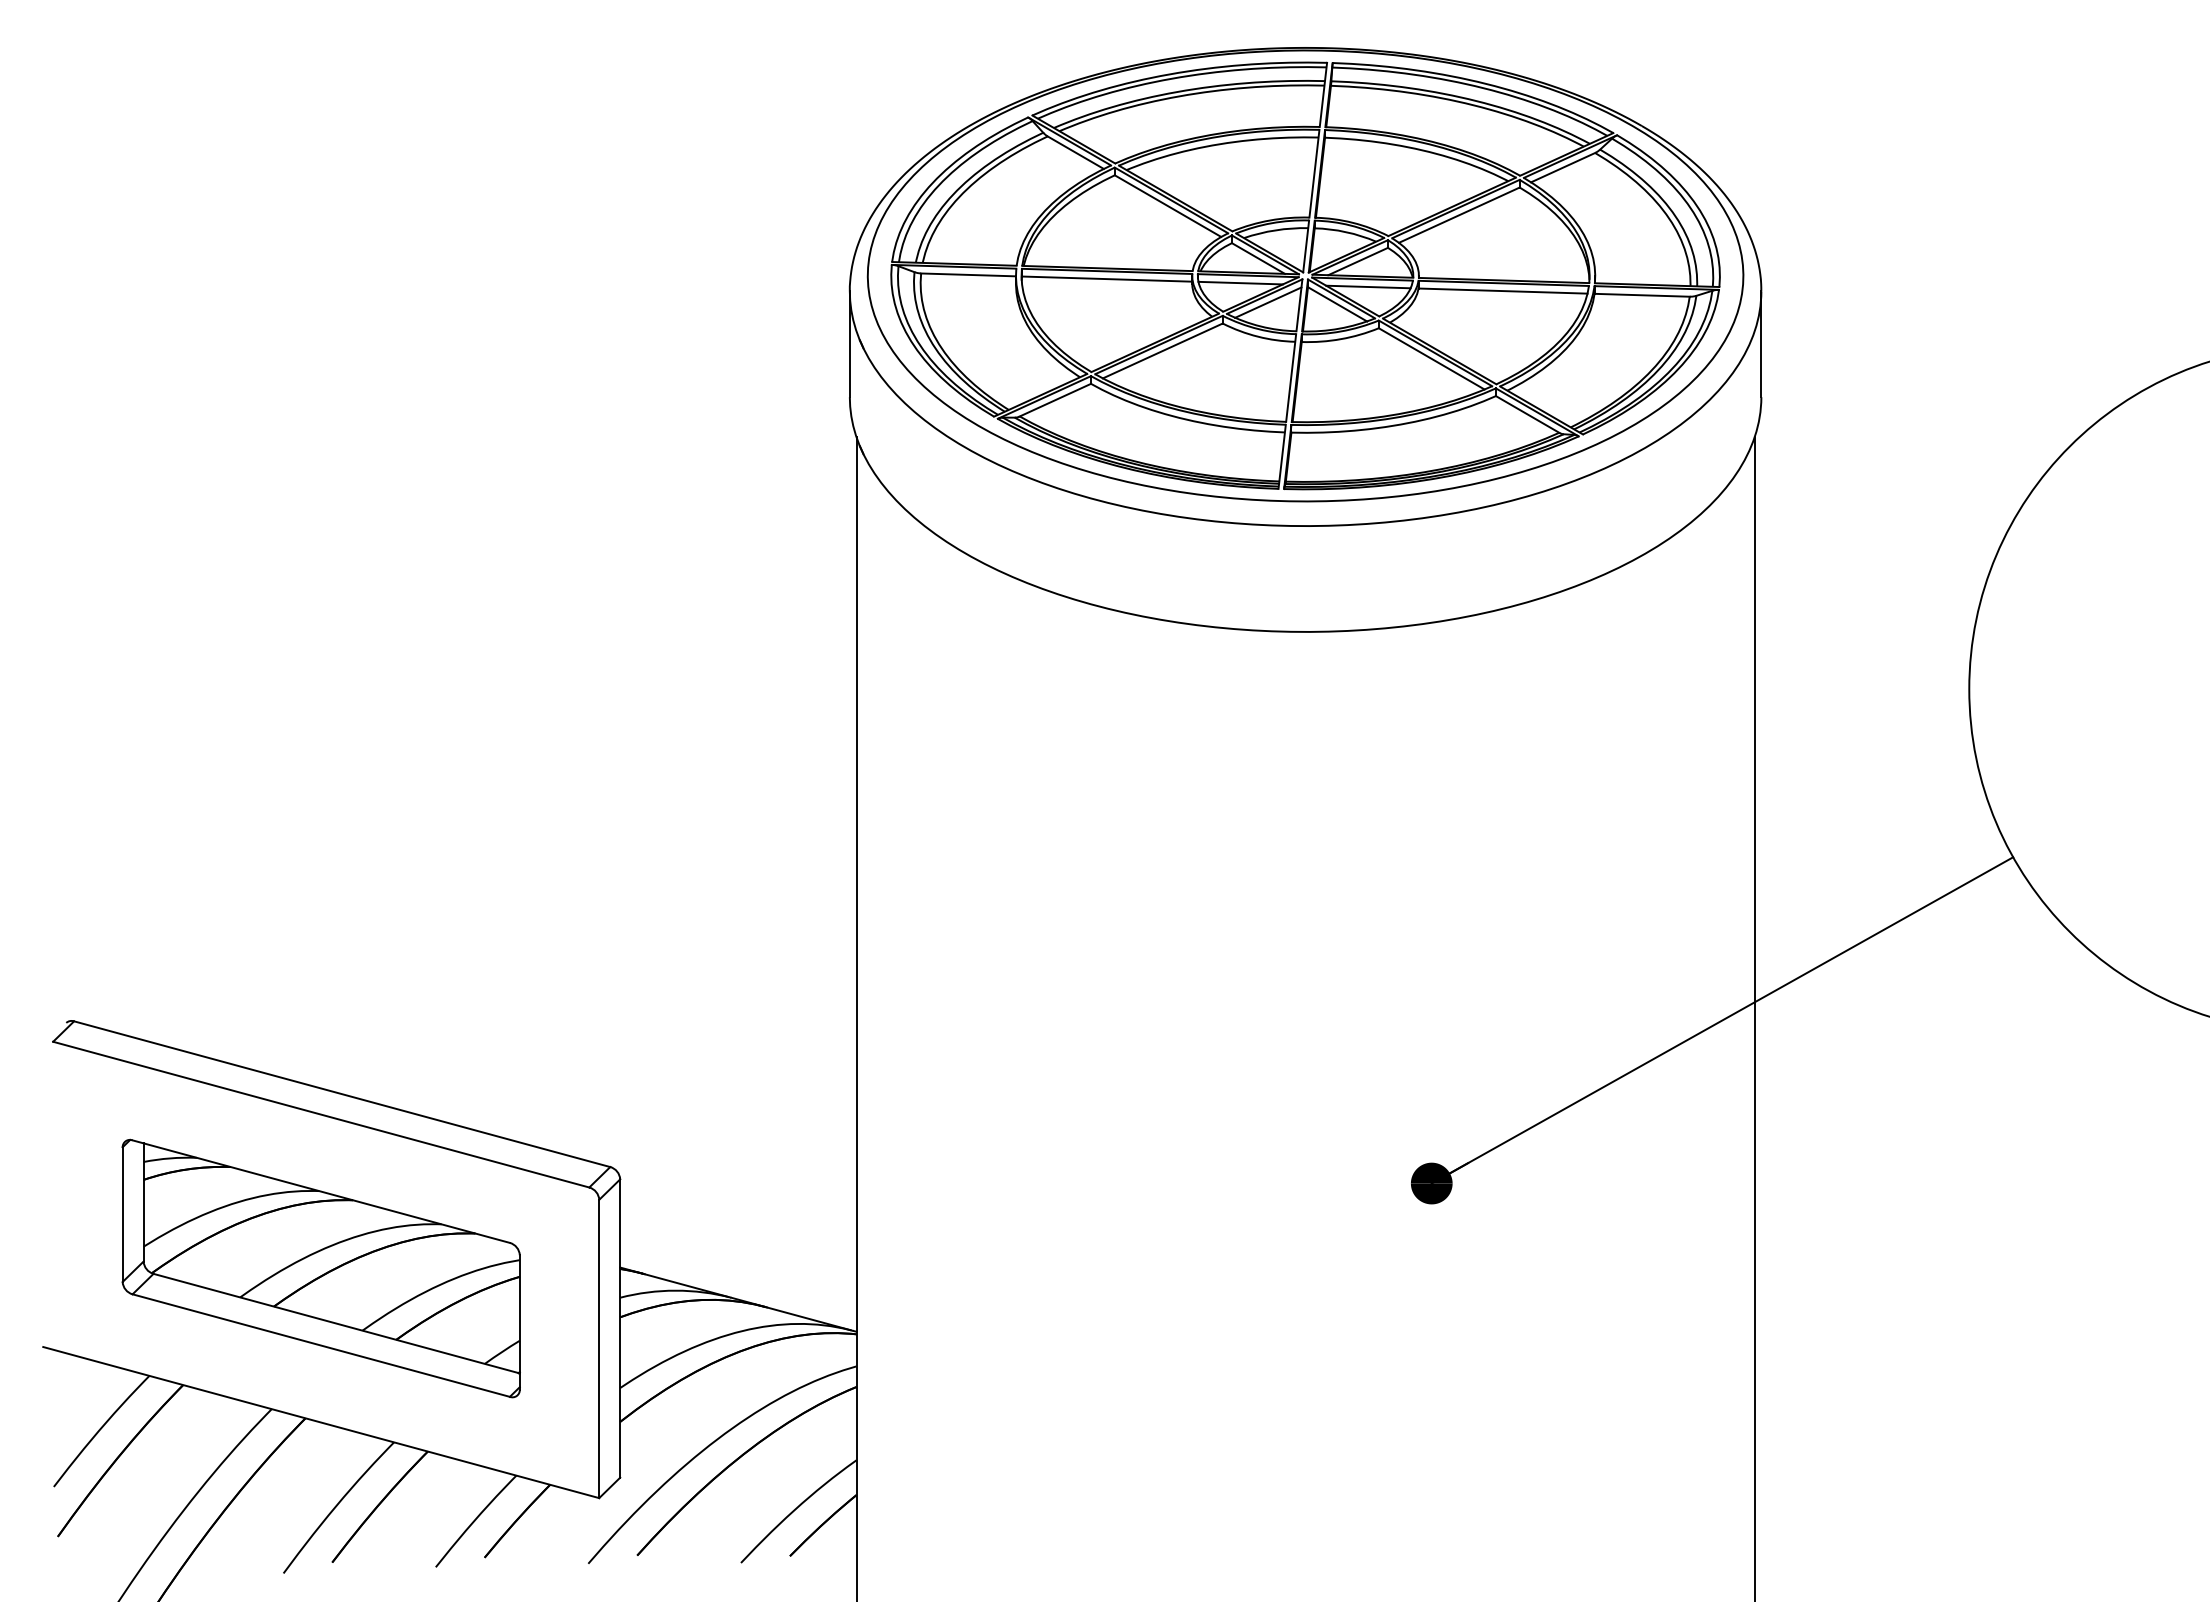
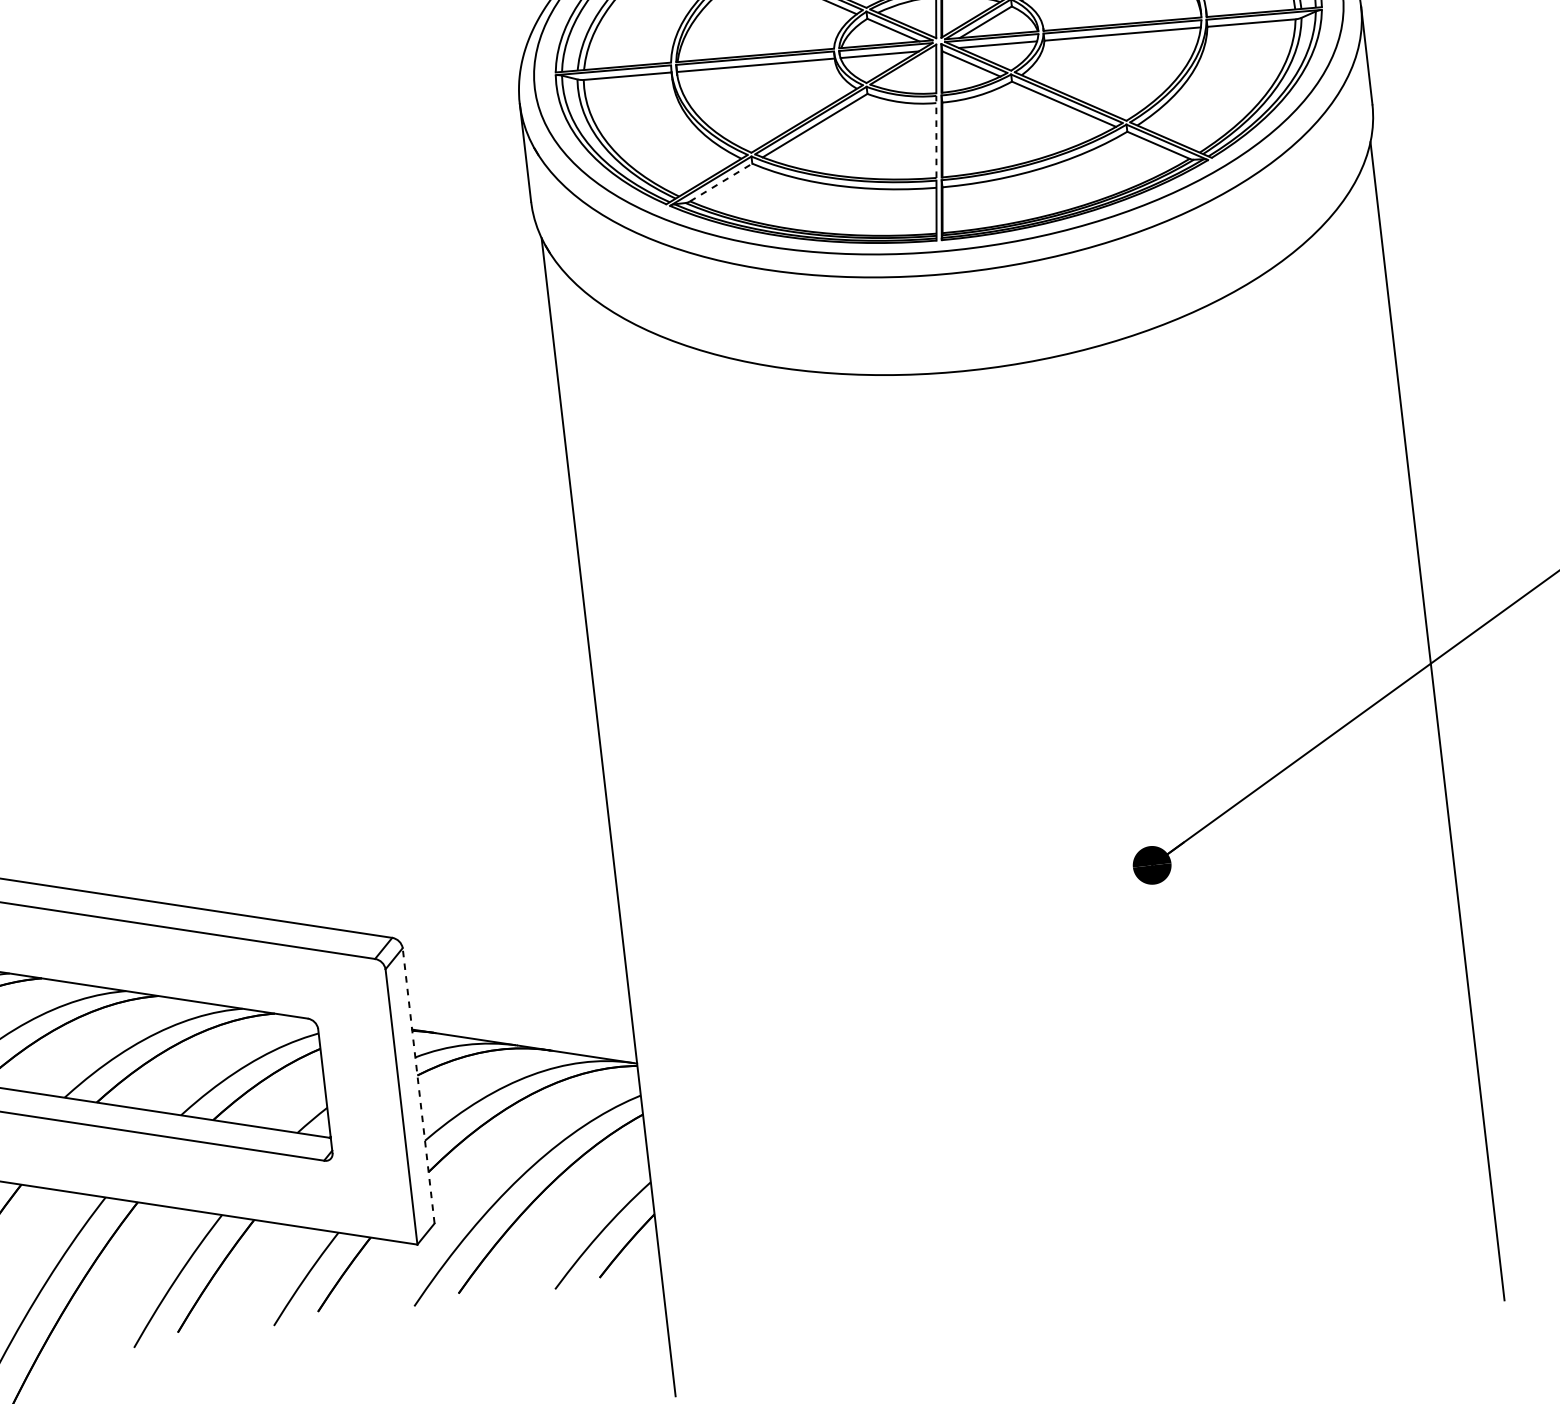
line: (1268, 302) -> (907, 69), removed
line: (1291, 377) -> (936, 136), solid -> dashed
line: (1055, 399) -> (721, 181), solid -> dashed
line: (620, 1328) -> (418, 1085), solid -> dashed

